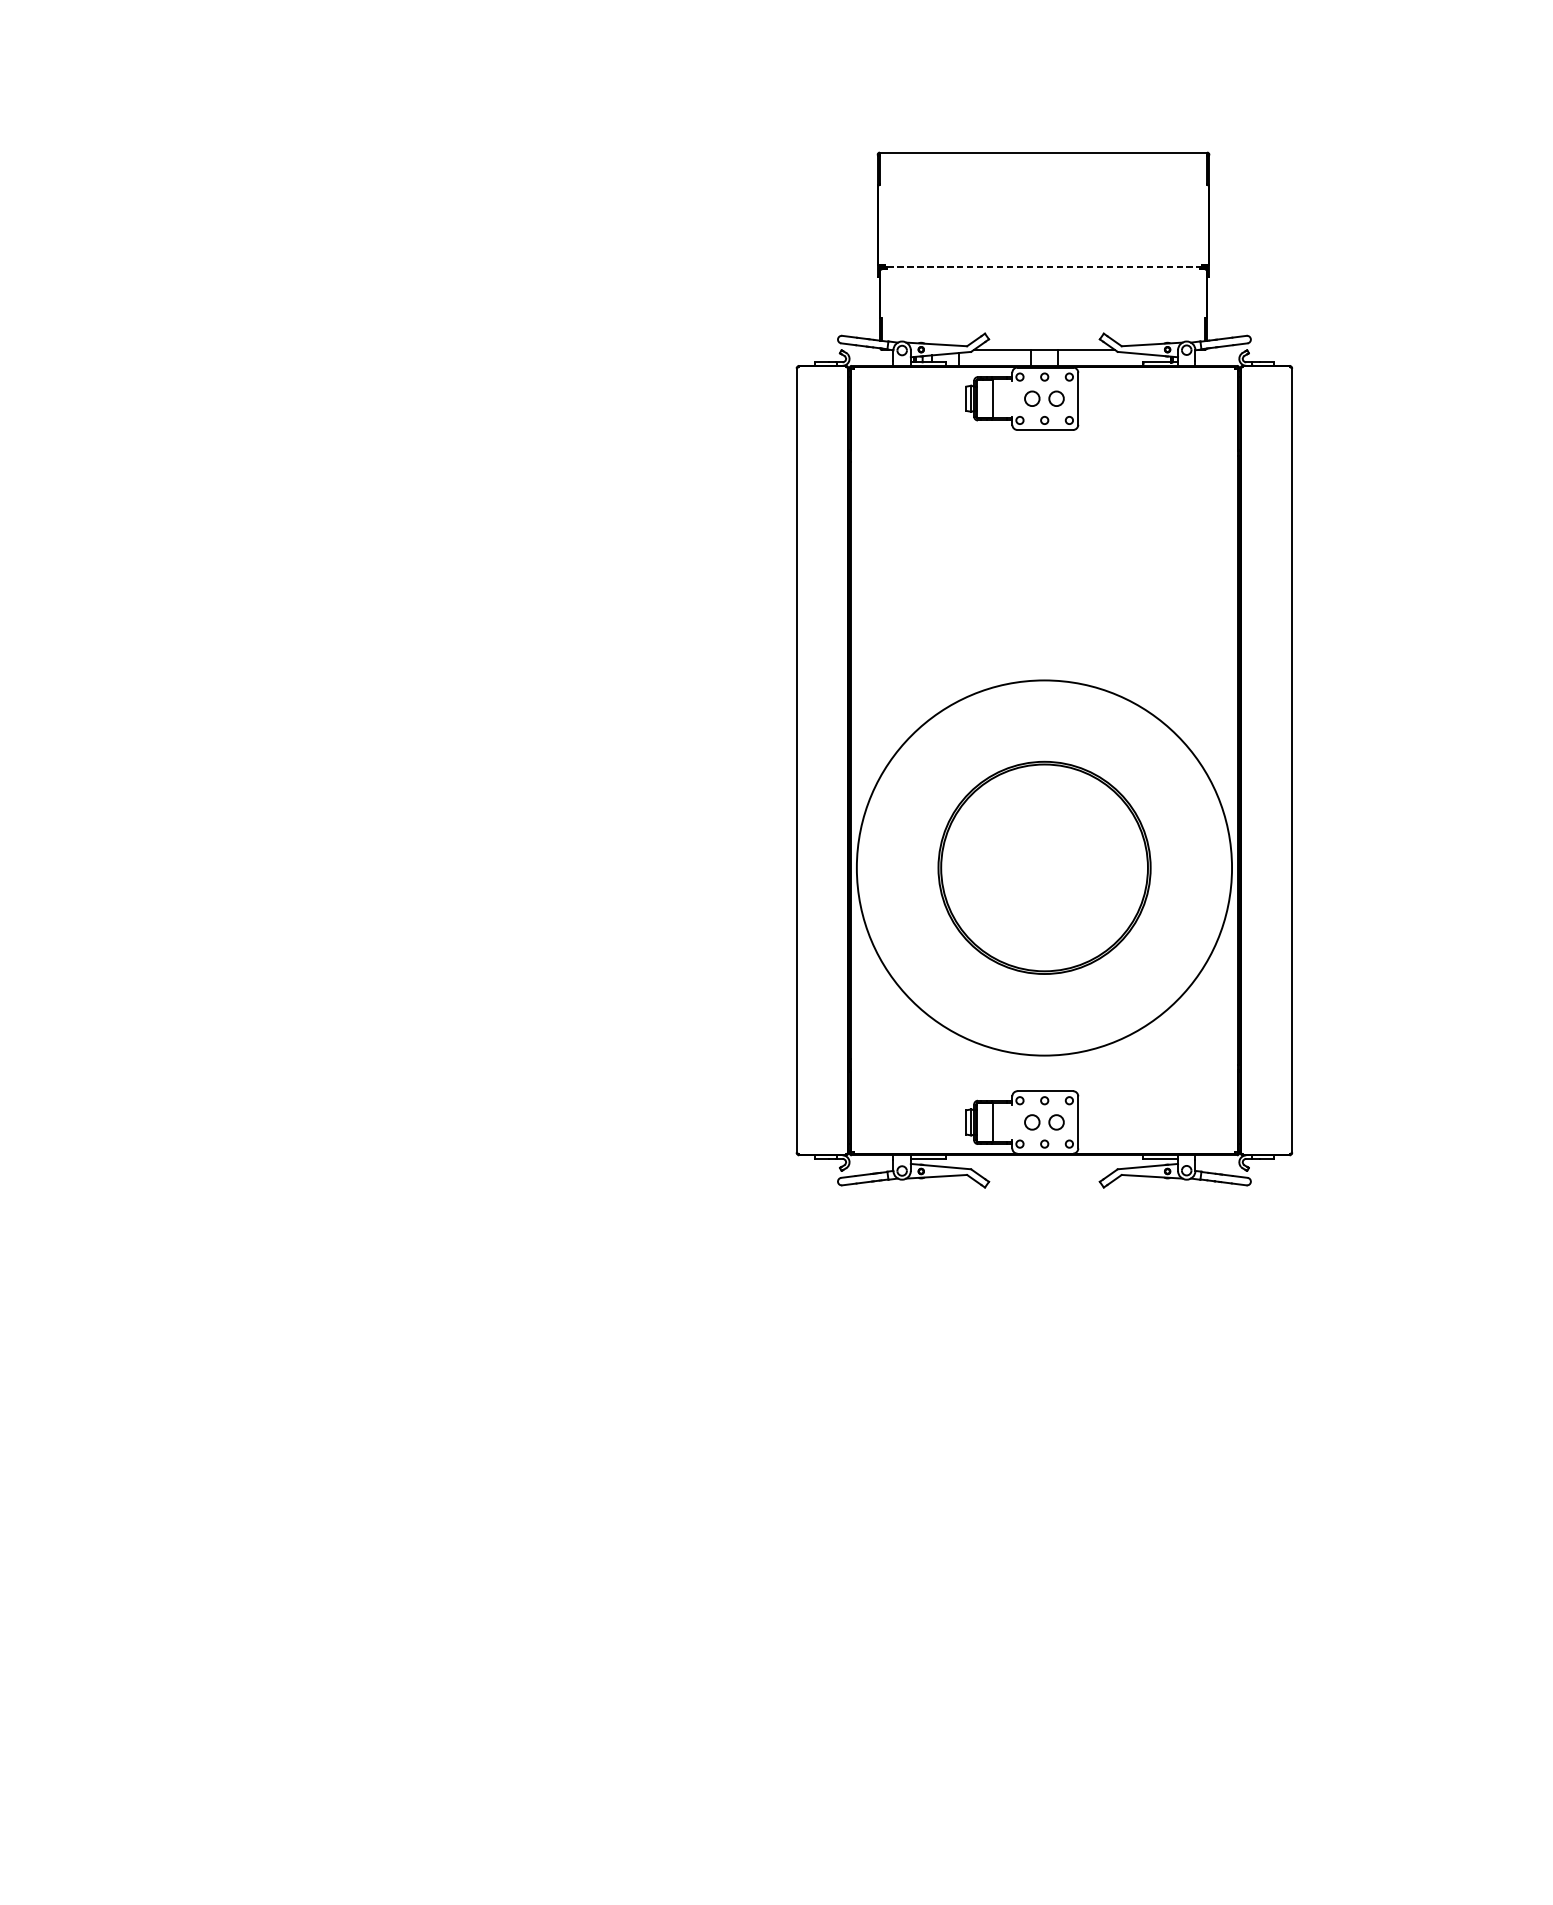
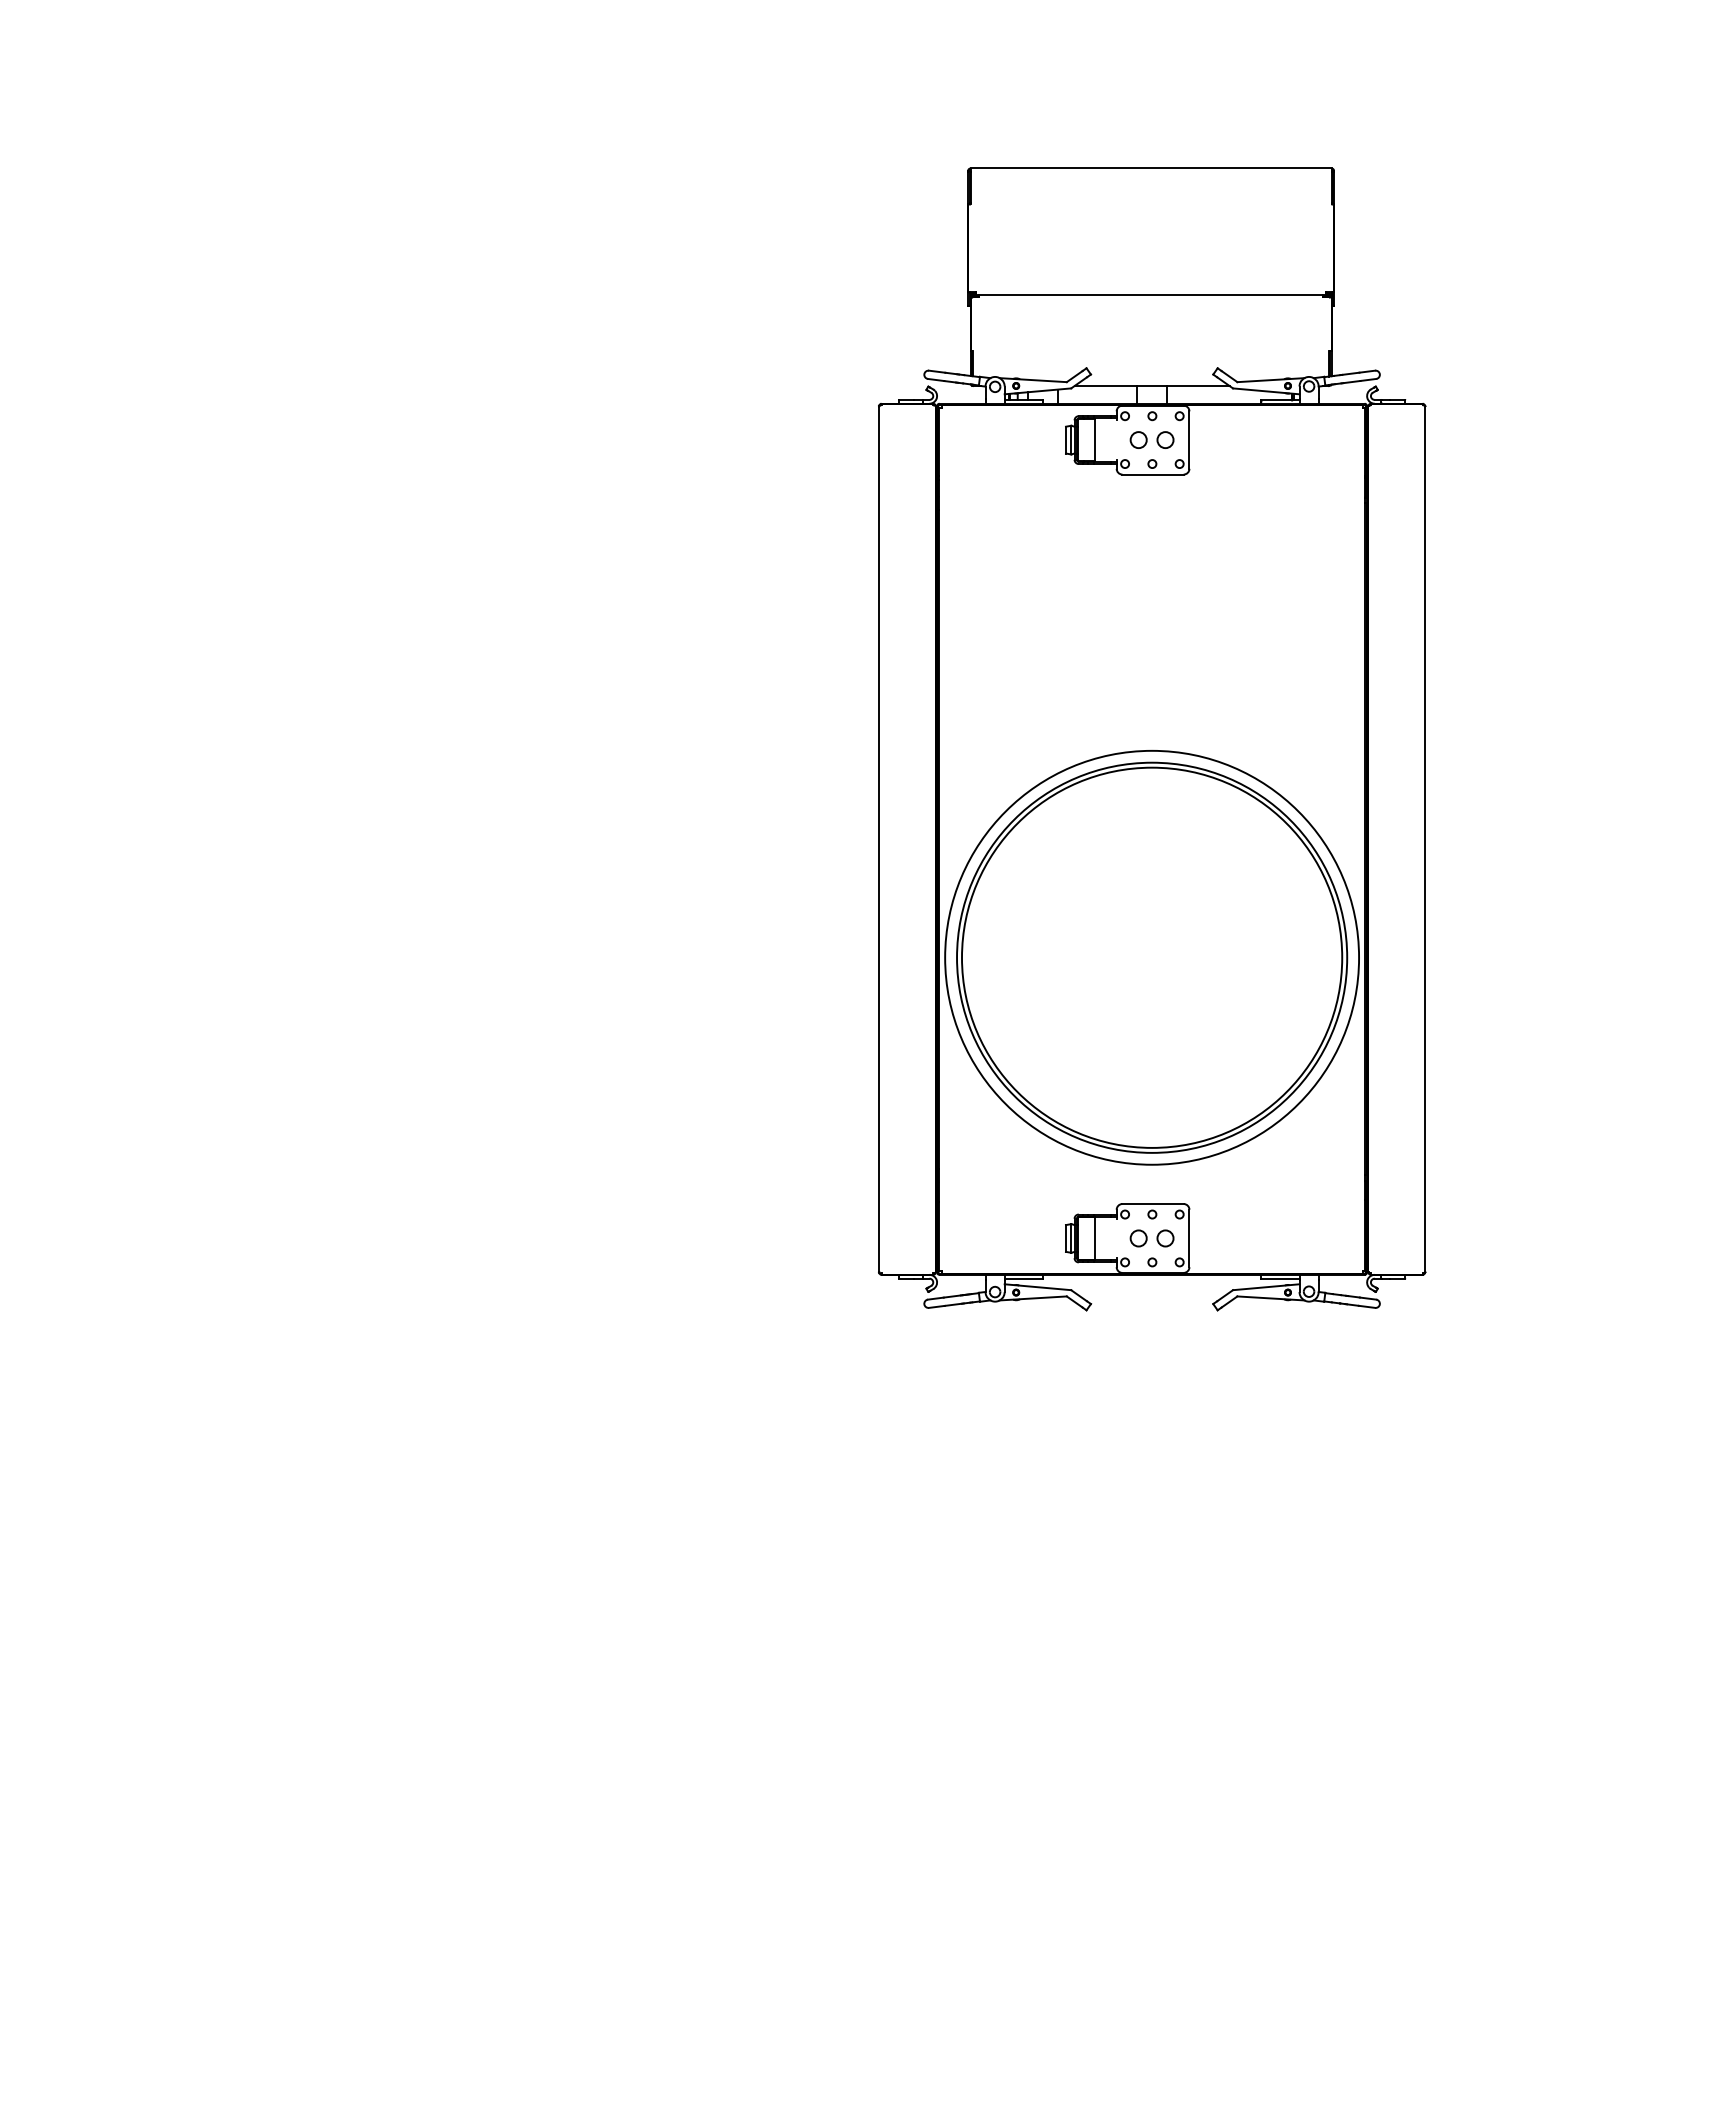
line: (1043, 266) -> (1151, 294), dashed -> solid
part: (1044, 867) -> (1152, 957), size x1.67

